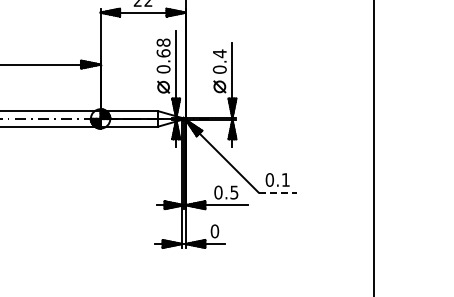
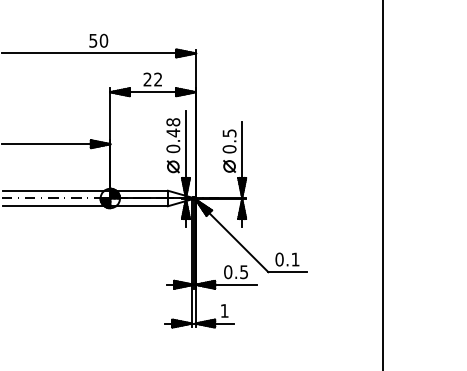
text: (163, 52) -> (173, 132), 0.68 -> 0.48
text: (219, 53) -> (229, 133), 0.4 -> 0.5
line: (278, 192) -> (288, 272), dashed -> solid
text: (214, 230) -> (224, 310), 0 -> 1

